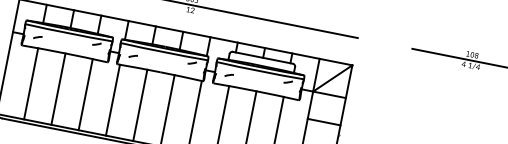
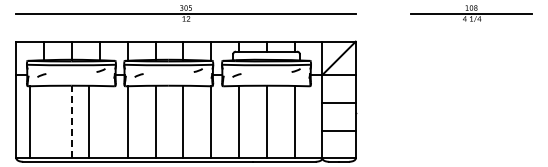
line: (31, 83) -> (30, 121), moved
line: (58, 88) -> (72, 121), solid -> dashed
line: (85, 94) -> (88, 122), moved

